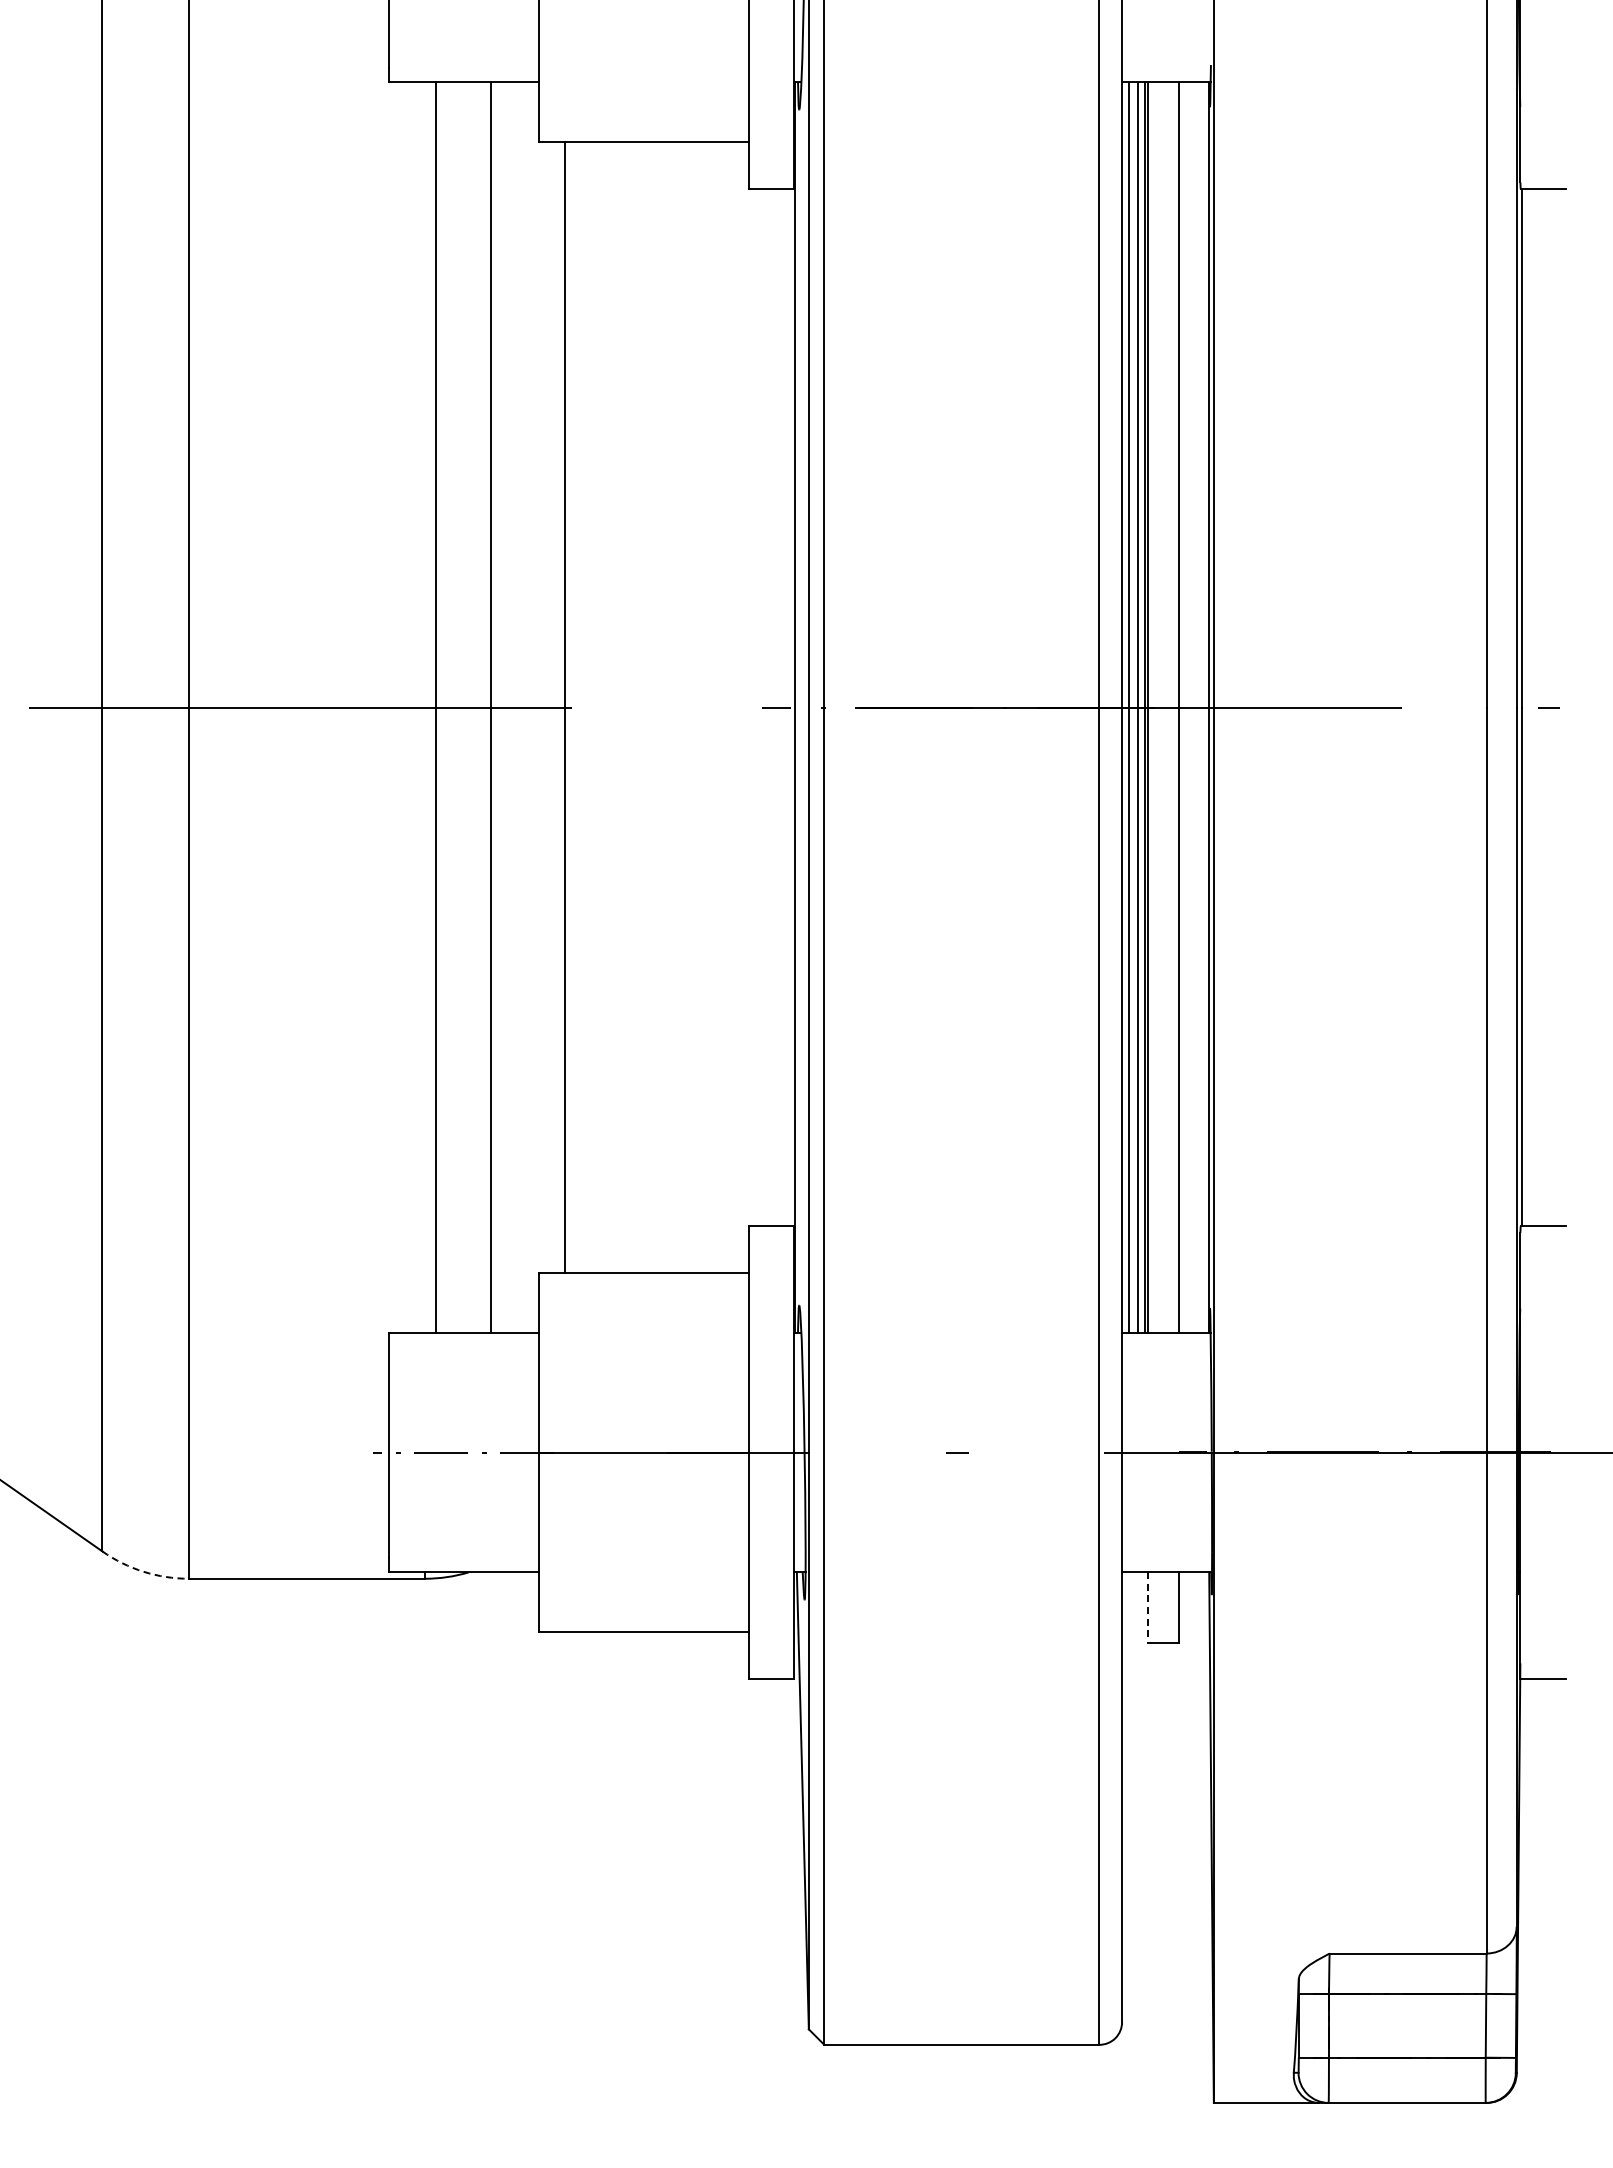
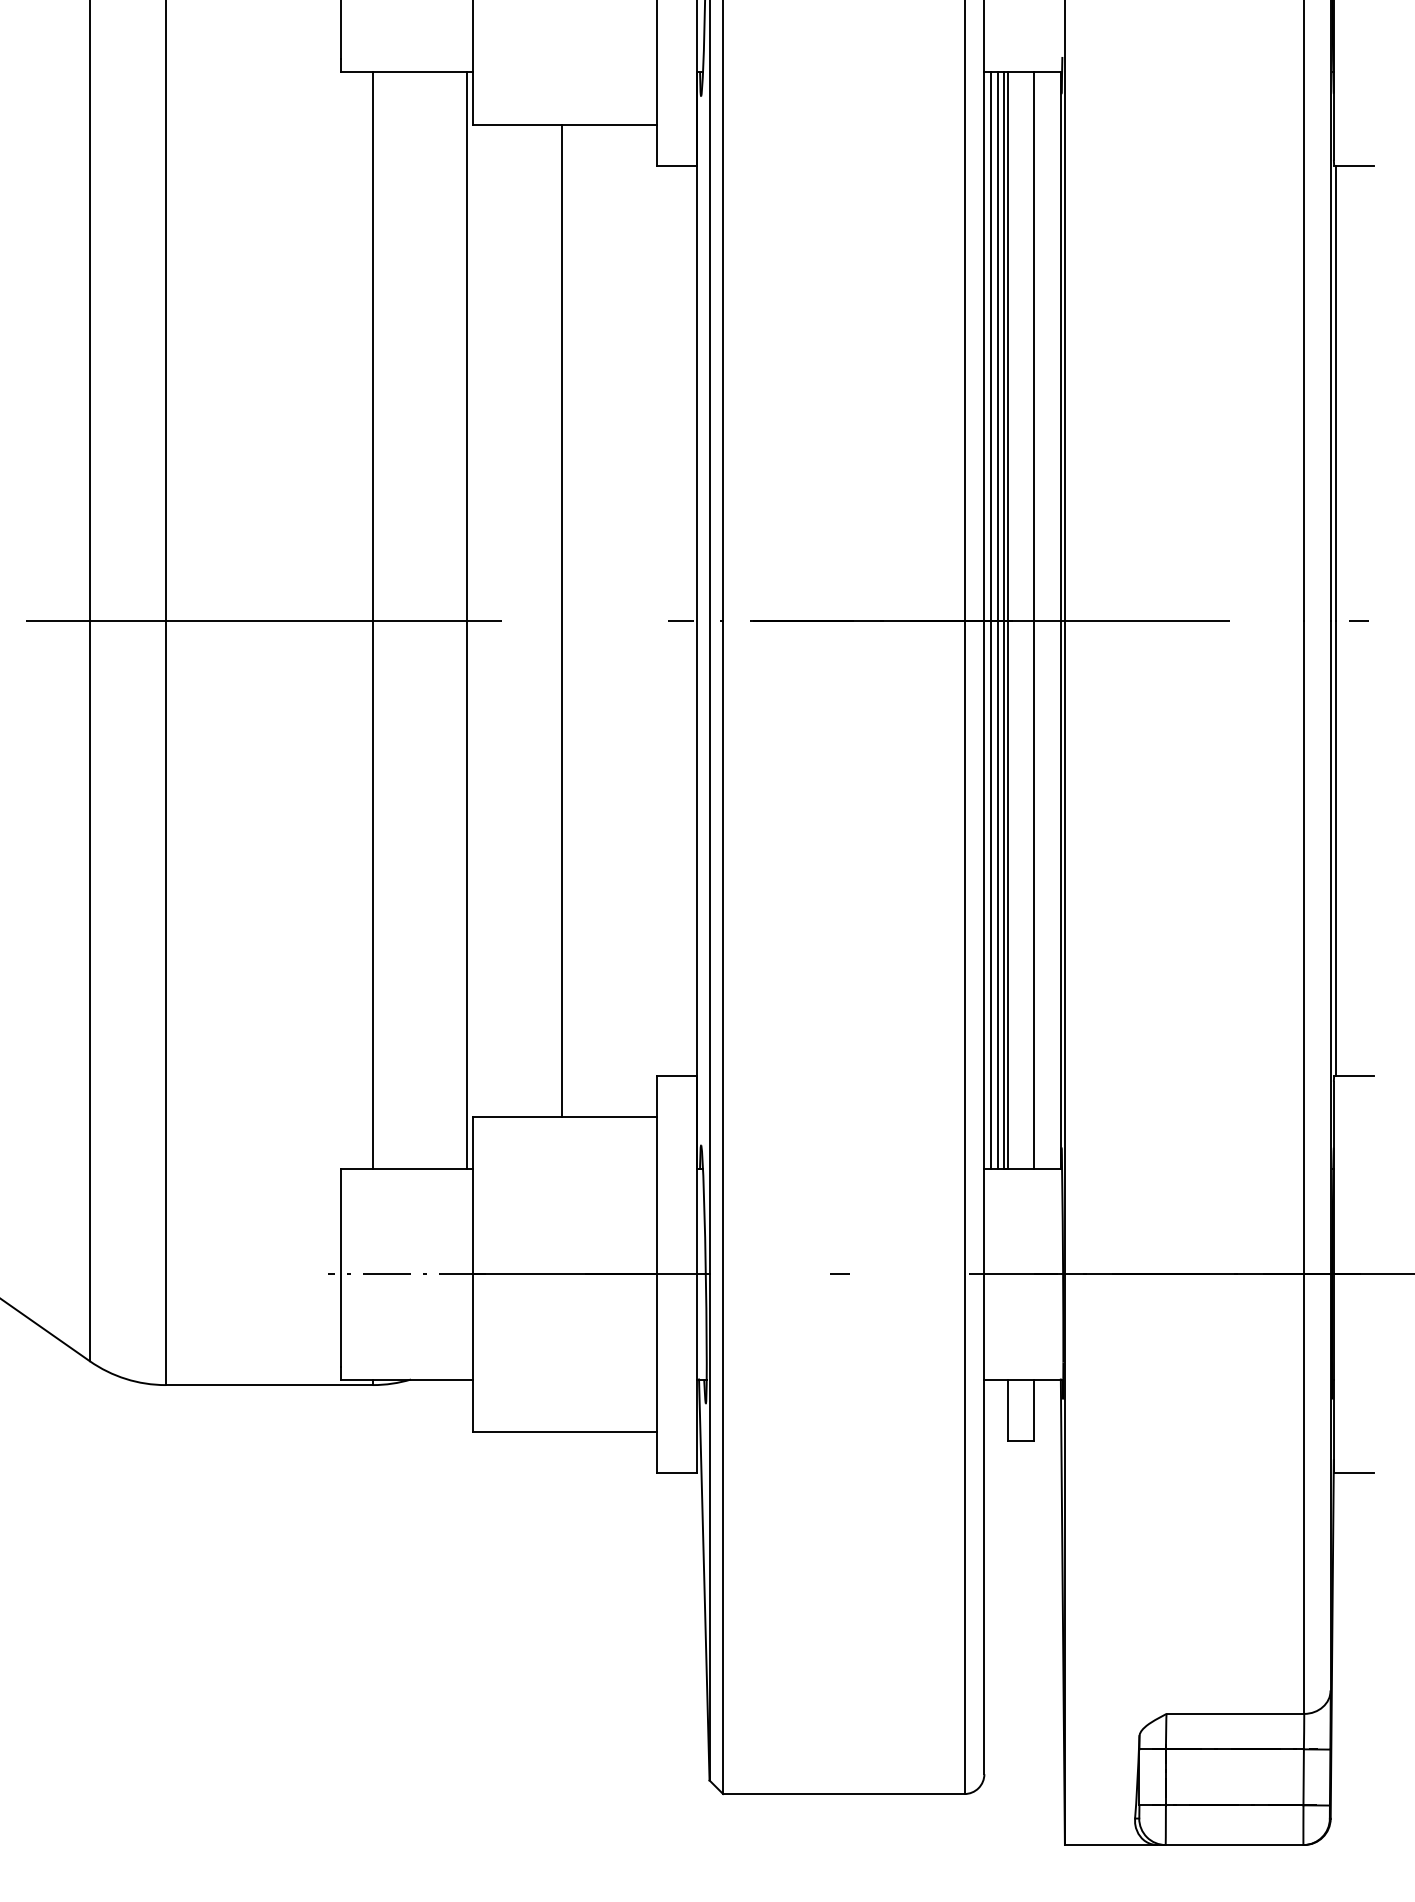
line: (435, 707) -> (466, 620), moved
line: (491, 707) -> (373, 620), moved
line: (565, 707) -> (561, 620), moved
arc: (143, 1571) -> (125, 1378), dashed -> solid
line: (1148, 1608) -> (1007, 1411), dashed -> solid

